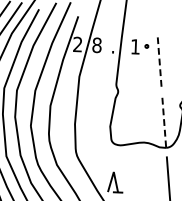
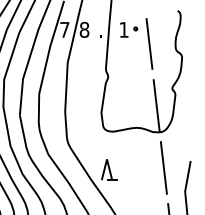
text: (77, 44) -> (64, 29), 2 -> 7
line: (159, 61) -> (149, 43), dashed -> solid
line: (164, 121) -> (156, 105), dashed -> solid

